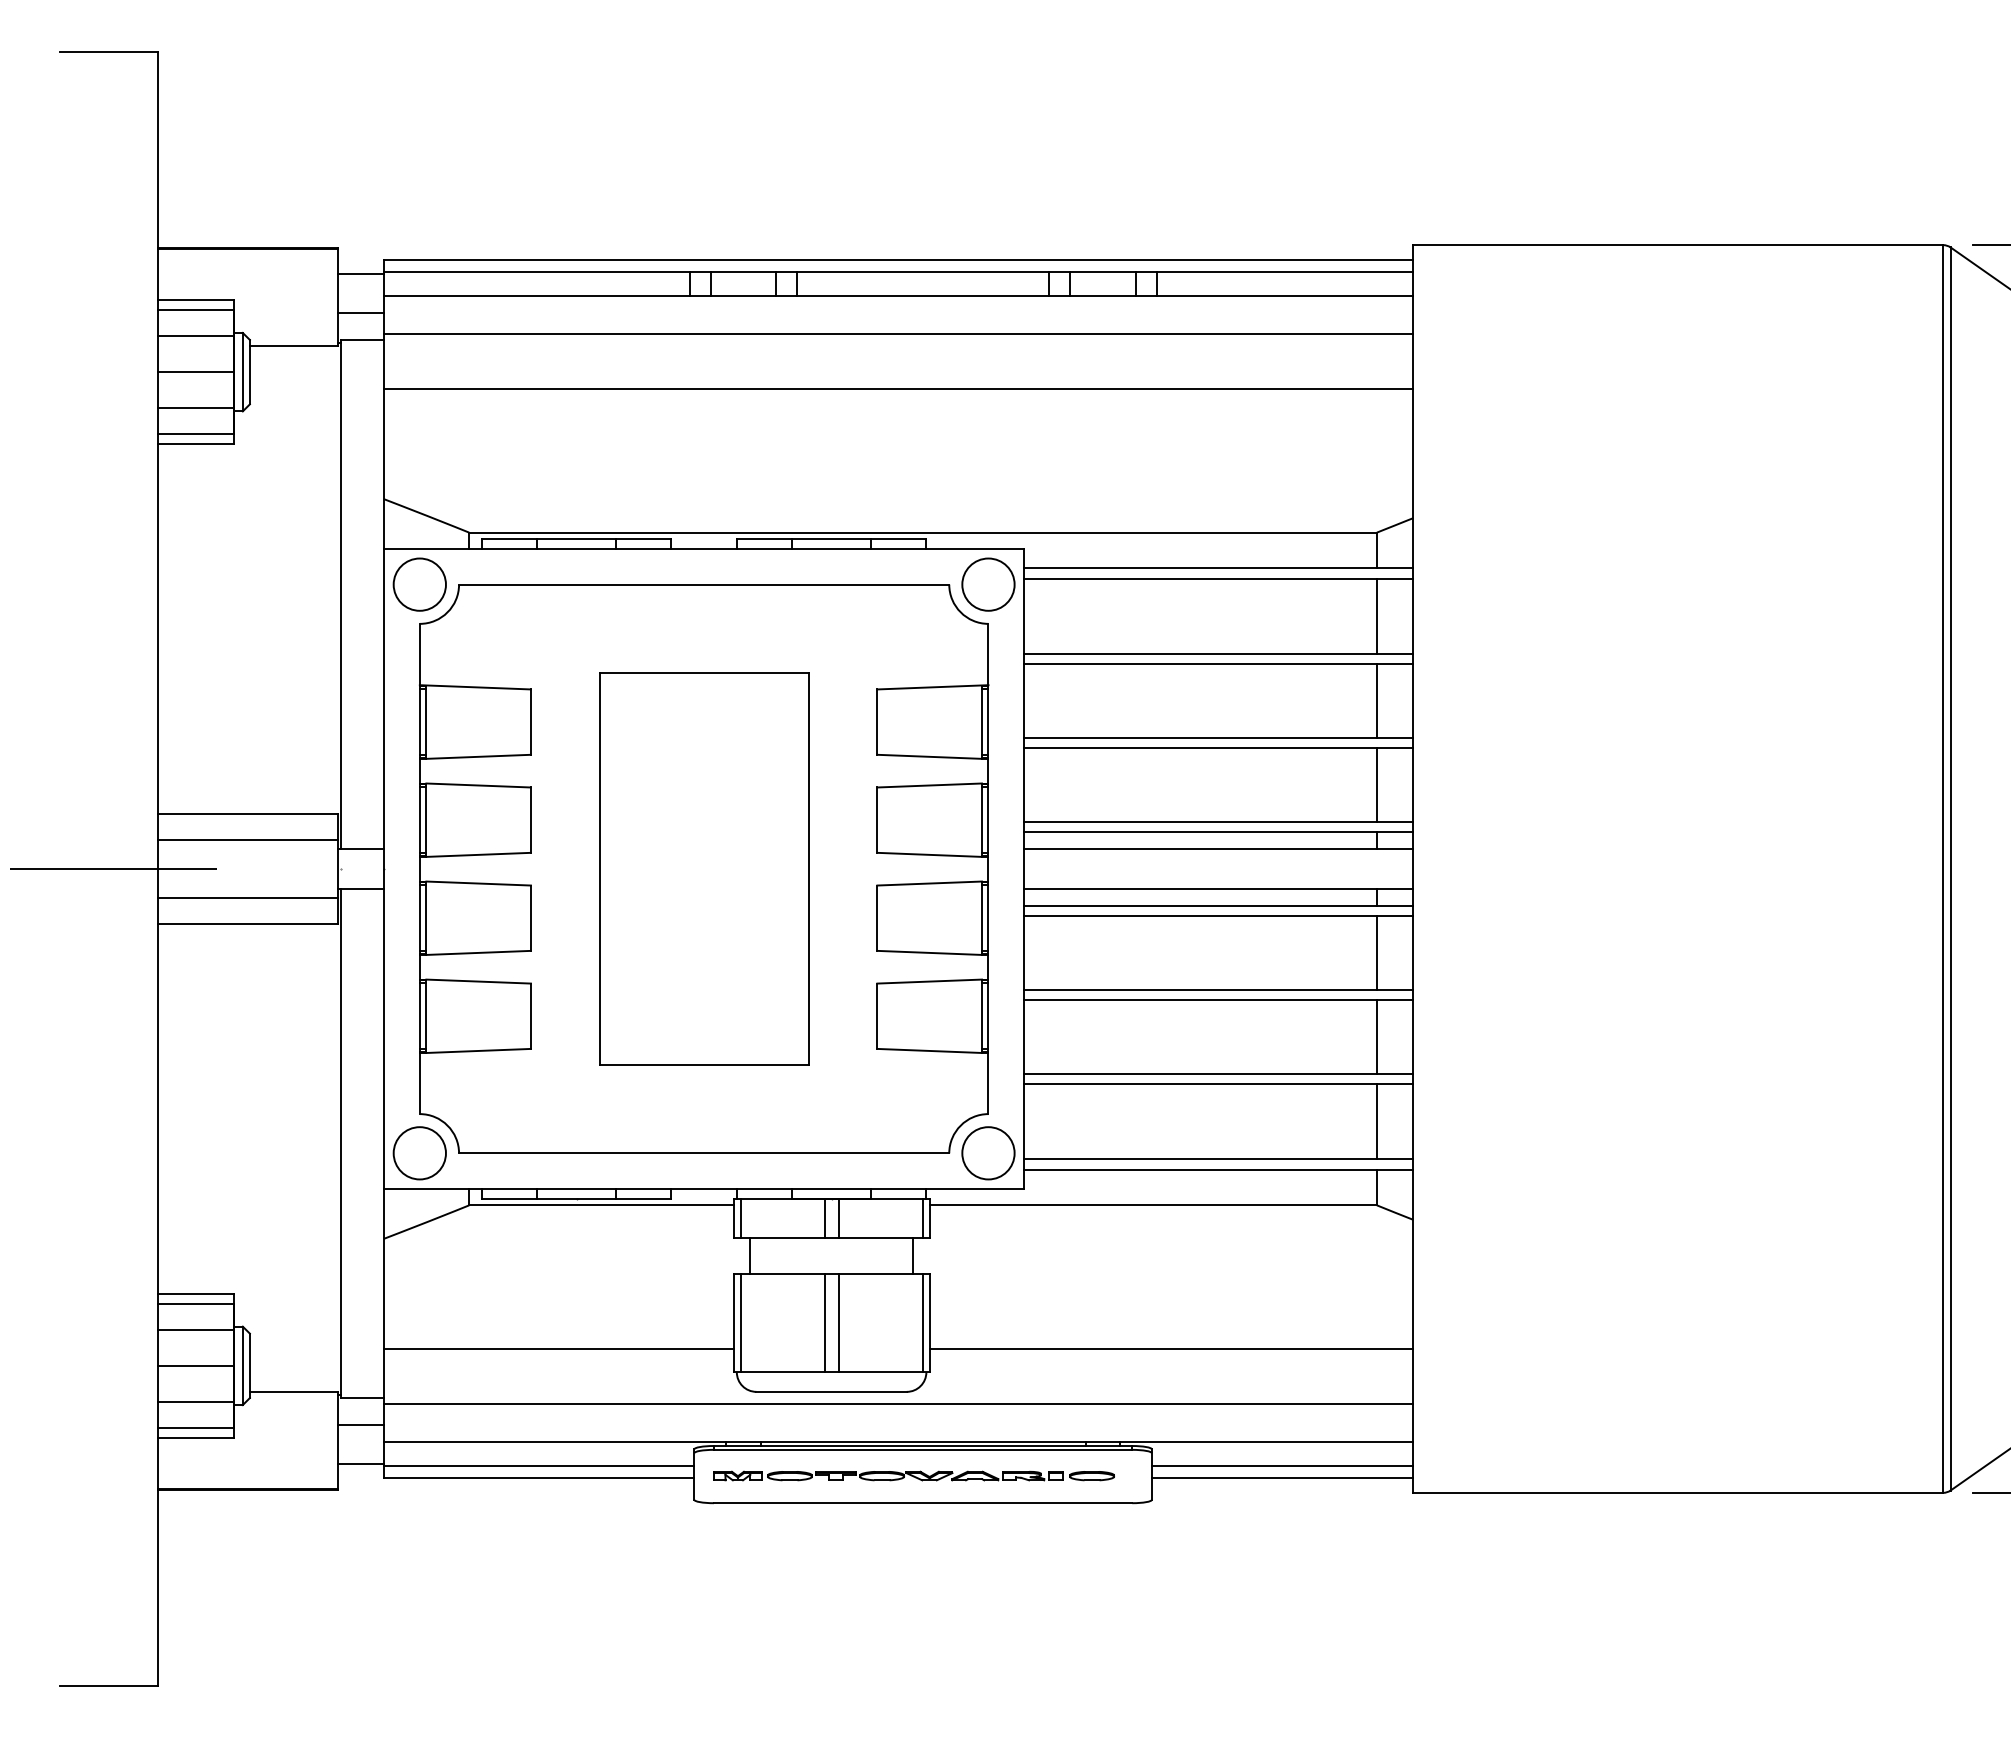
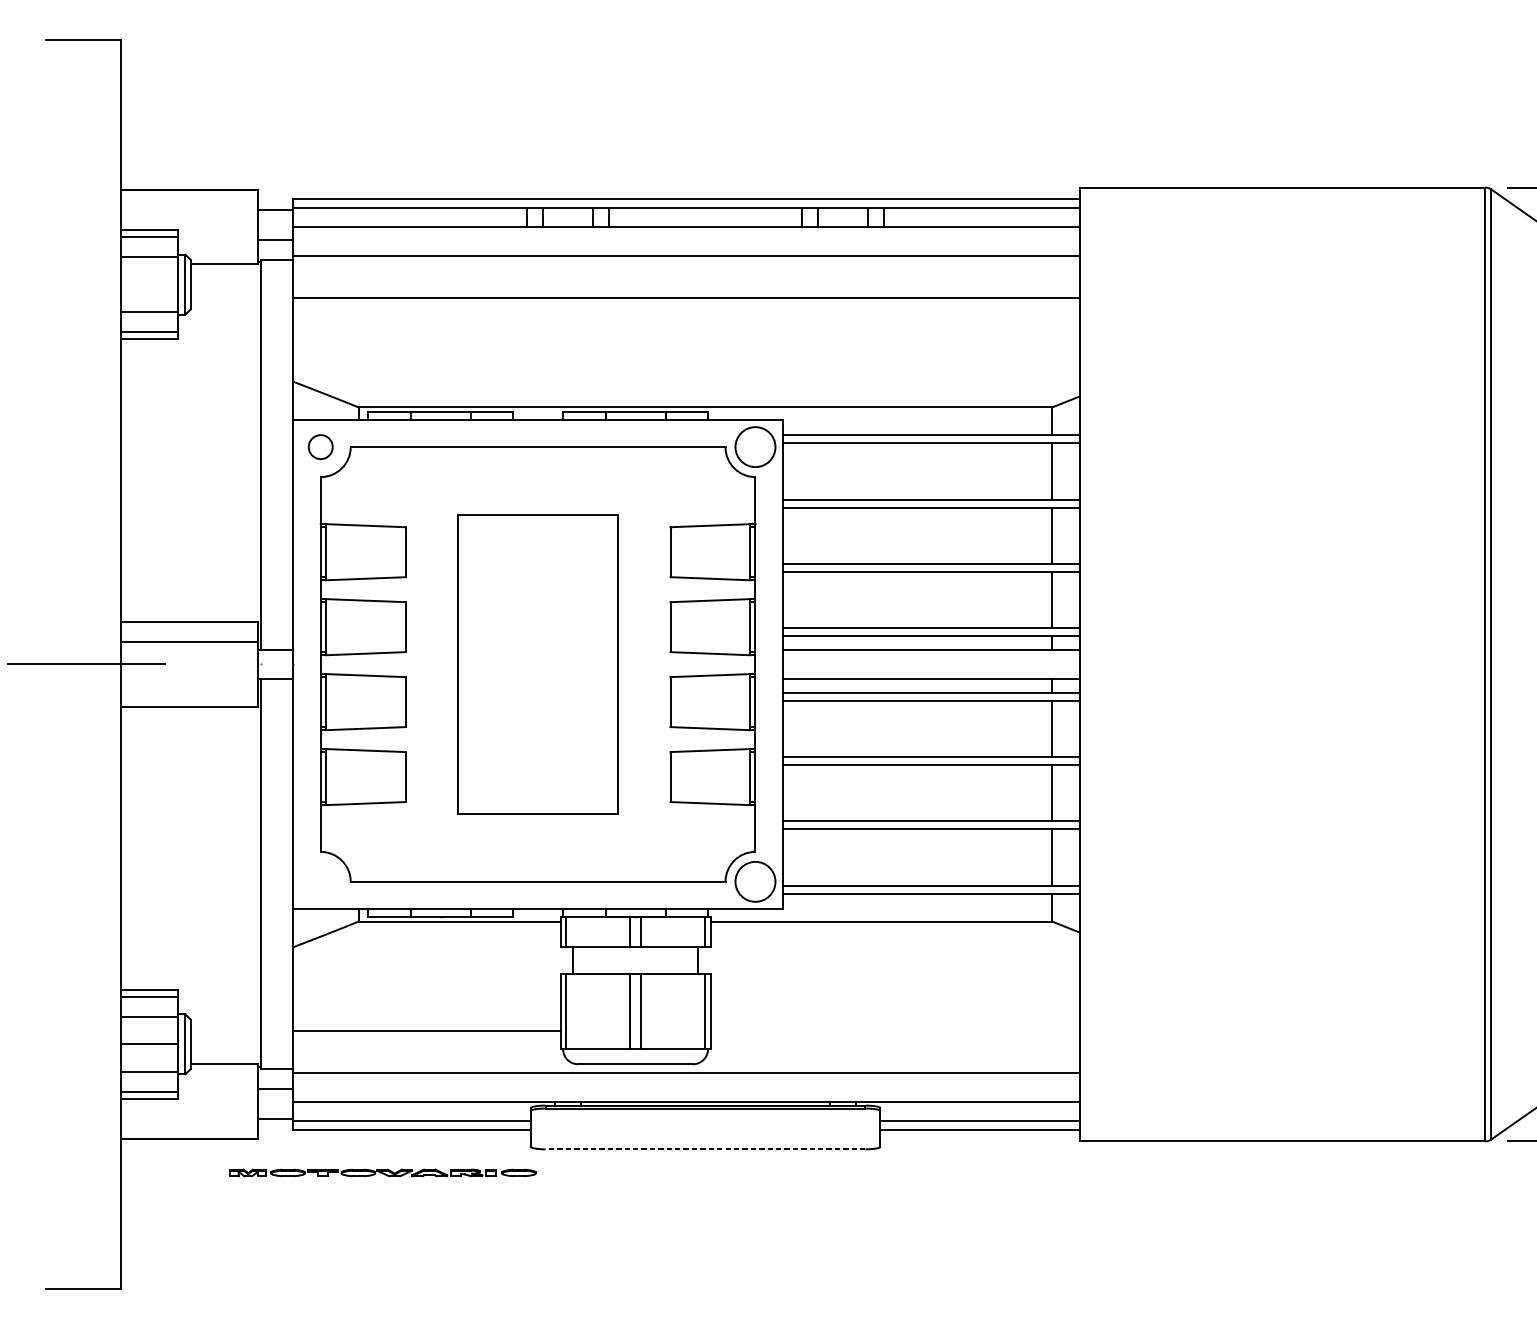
line: (195, 372) -> (149, 284), removed
circle: (419, 584) -> (320, 446), size x0.6
line: (248, 898) -> (189, 687), removed
circle: (419, 1153) -> (320, 882), removed
line: (1171, 1348) -> (895, 1031), removed
part: (913, 1475) -> (382, 1172), moved
line: (922, 1503) -> (705, 1149), solid -> dashed

